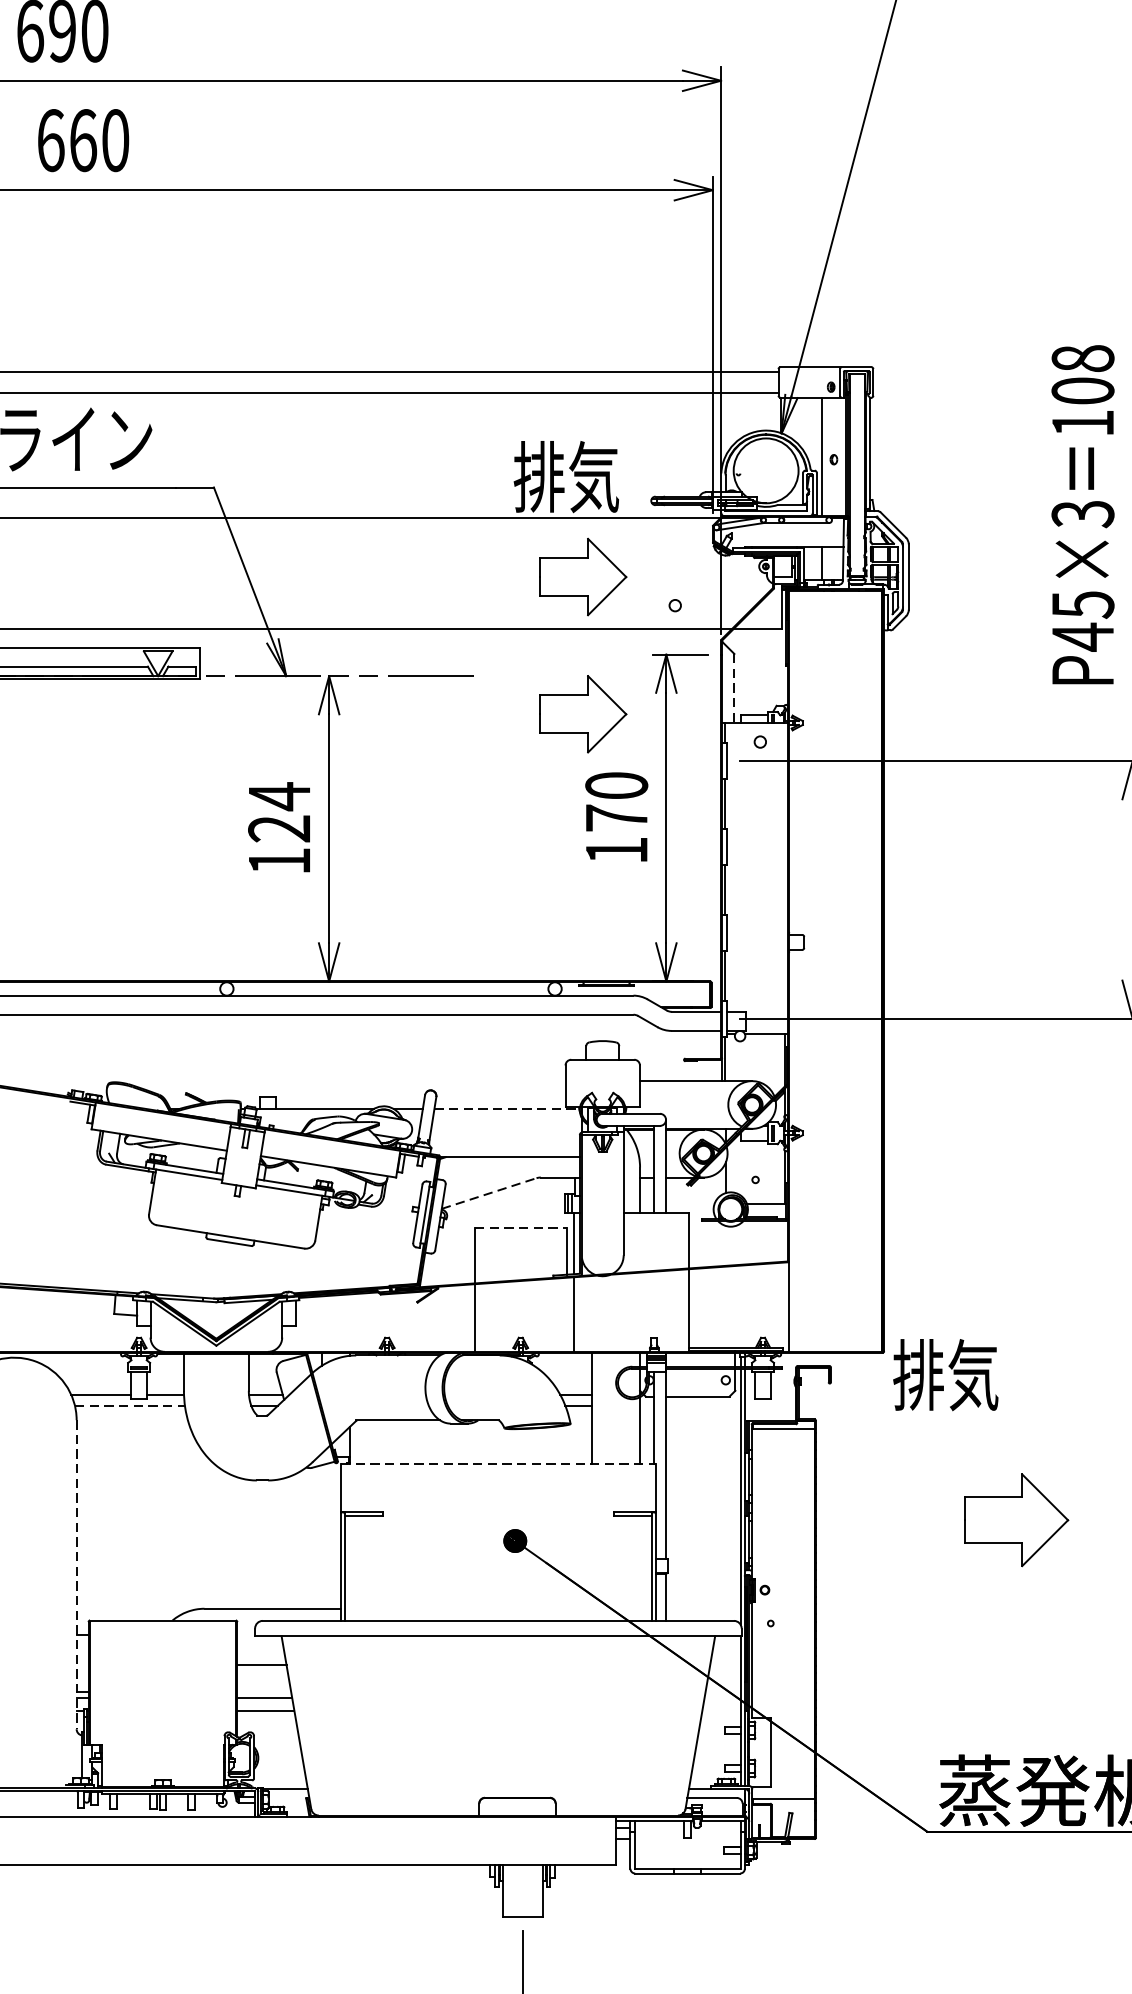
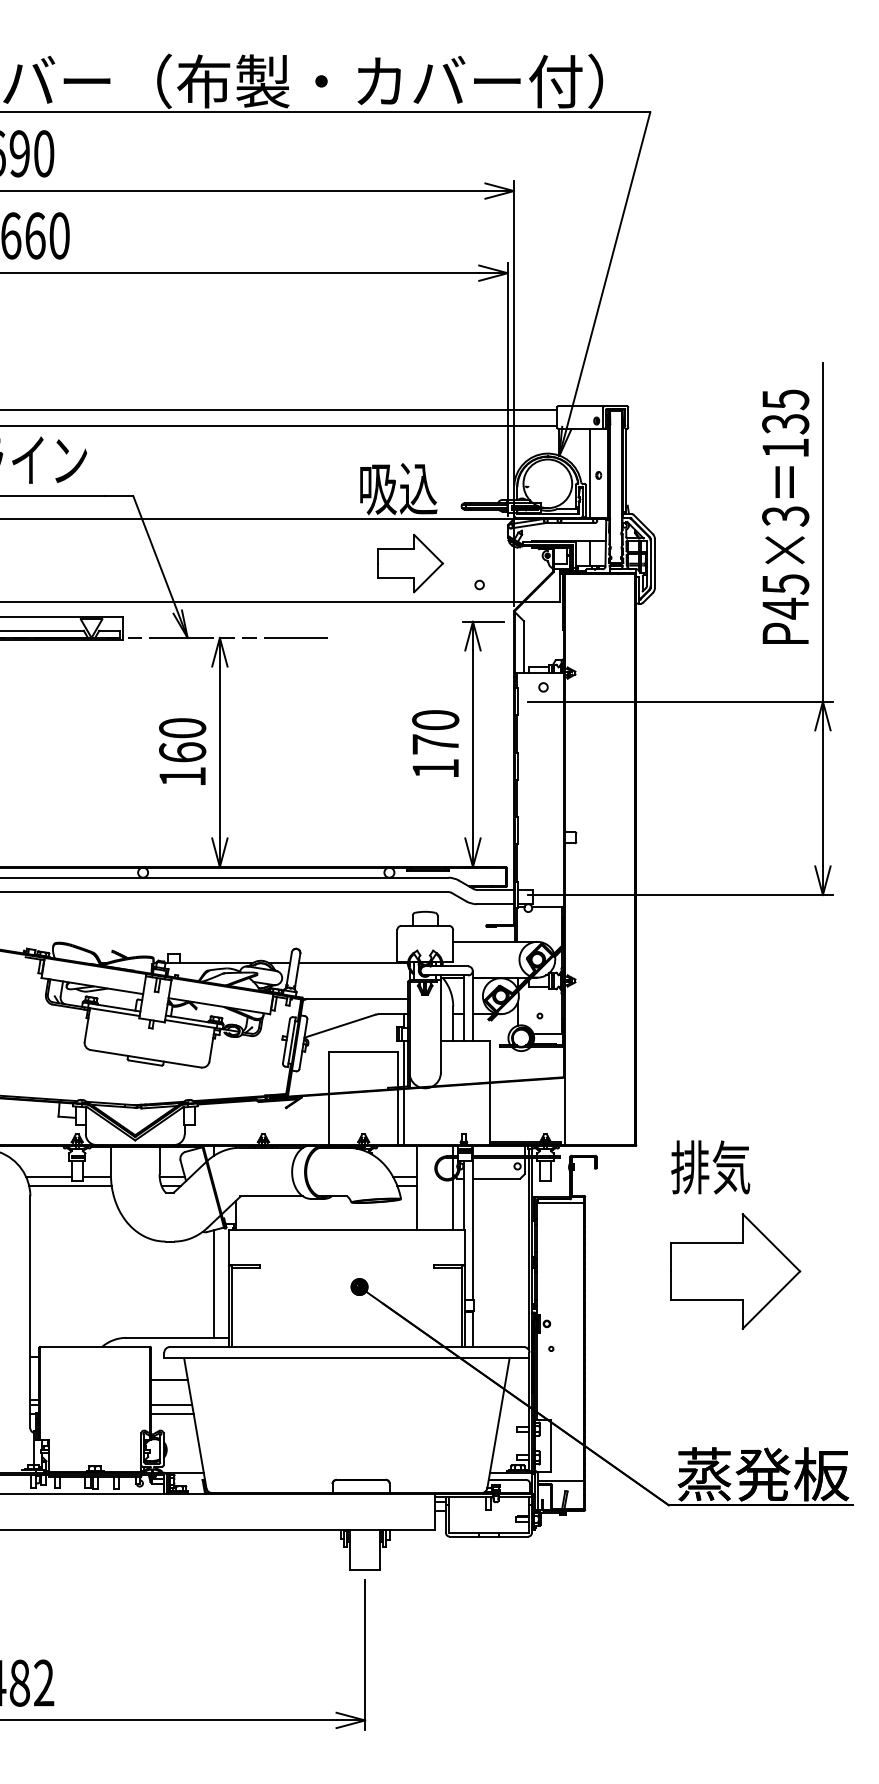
text: (1082, 374) -> (785, 411), 108 -> 135
text: (565, 477) -> (397, 488), 排気 -> 吸込
line: (735, 688) -> (524, 647), dashed -> solid
part: (583, 714) -> (410, 666), removed
text: (279, 811) -> (182, 739), 124 -> 160
line: (507, 1108) -> (353, 962), dashed -> solid
line: (489, 1193) -> (340, 1026), dashed -> solid
line: (521, 1227) -> (364, 1051), dashed -> solid
line: (567, 1315) -> (398, 1117), added
text: (945, 1375) -> (710, 1167), moved
line: (130, 1405) -> (70, 1185), dashed -> solid
line: (499, 1464) -> (347, 1229), dashed -> solid
part: (1016, 1520) -> (735, 1271), size x1.67
line: (321, 1536) -> (214, 1283), added
line: (76, 1574) -> (30, 1312), dashed -> solid

